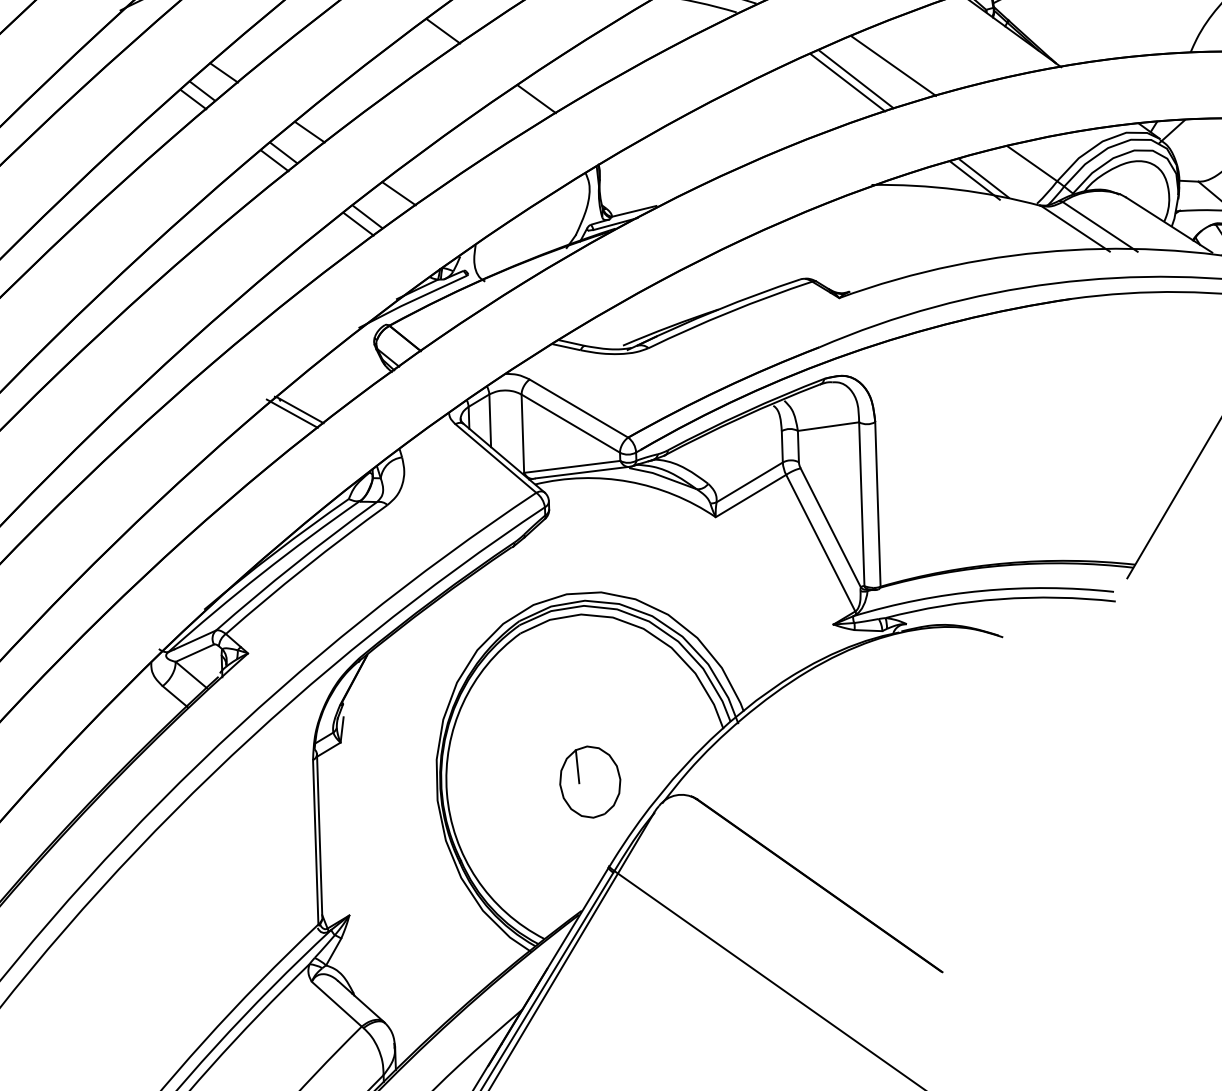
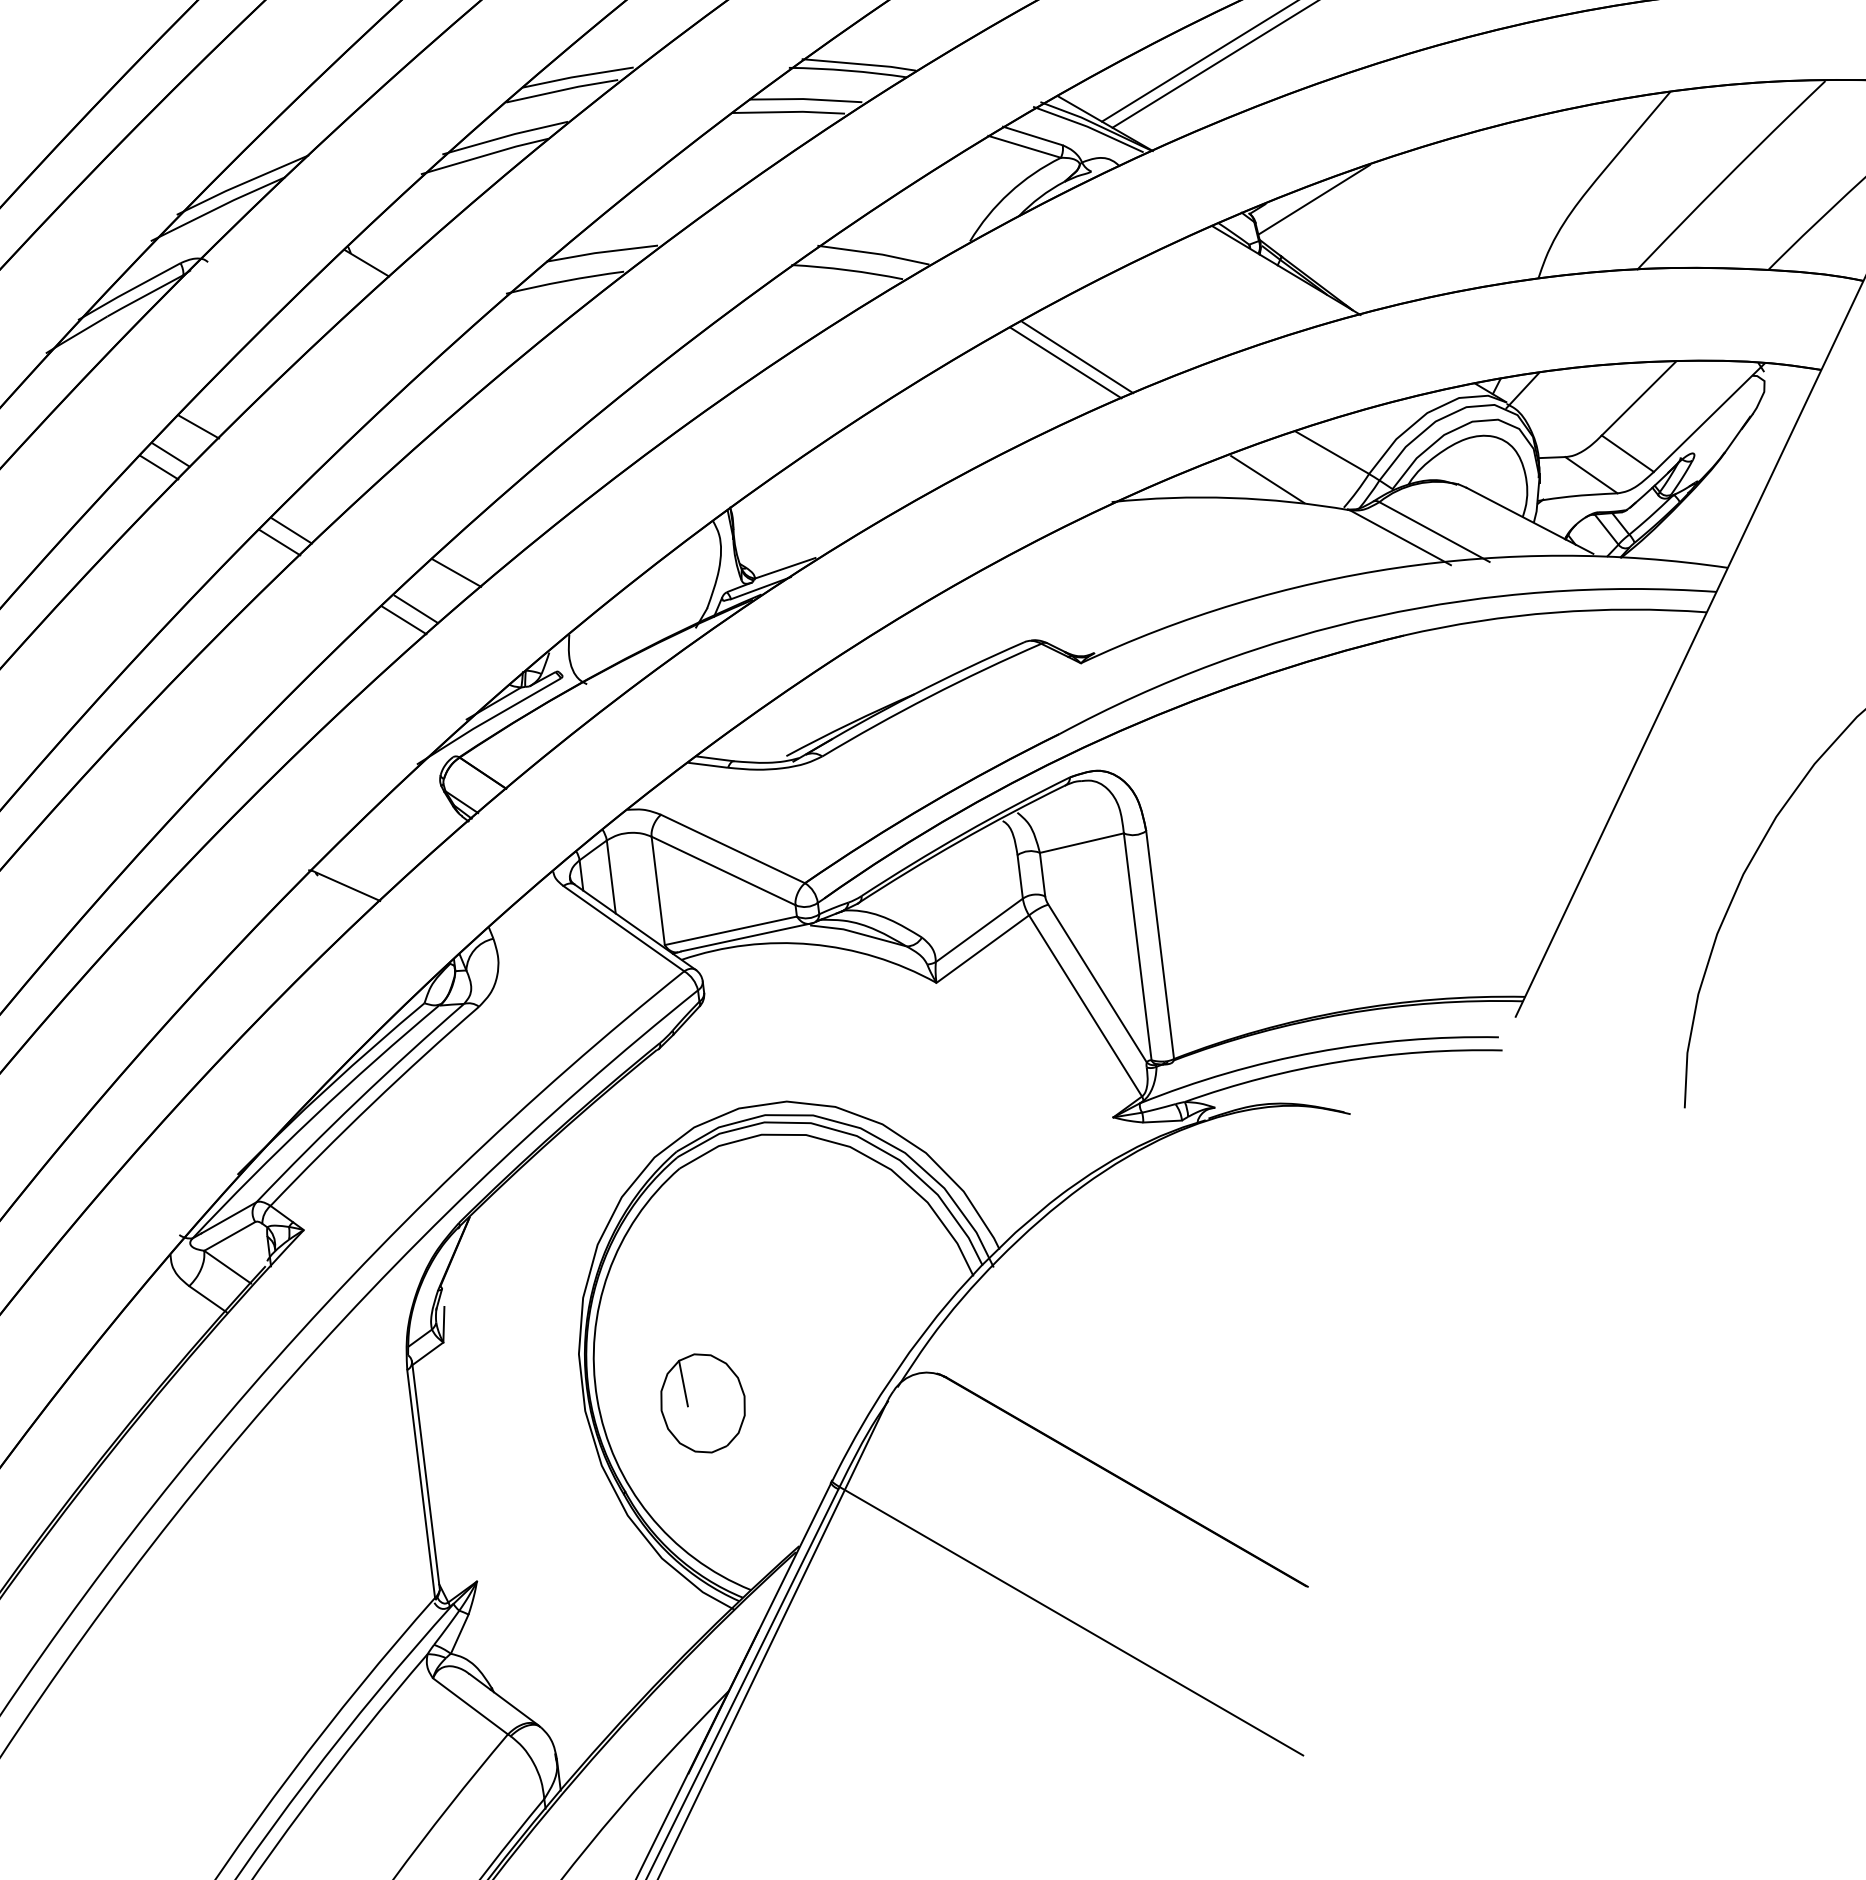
line: (443, 31) -> (497, 341), removed
line: (893, 65) -> (1127, 333), removed
line: (536, 99) -> (635, 424), removed
line: (309, 132) -> (324, 498), removed
line: (974, 180) -> (1254, 482), removed
line: (292, 413) -> (335, 891), removed
part: (589, 782) -> (702, 1403), moved

